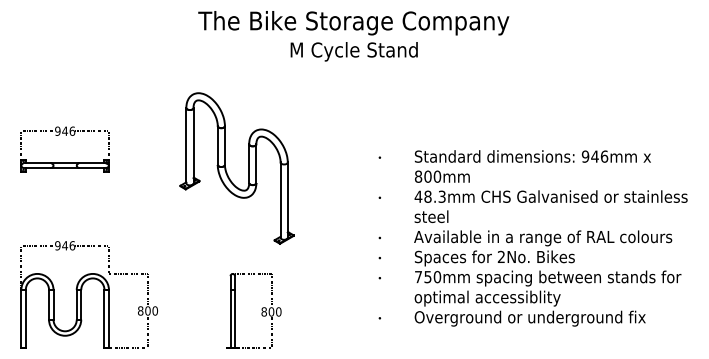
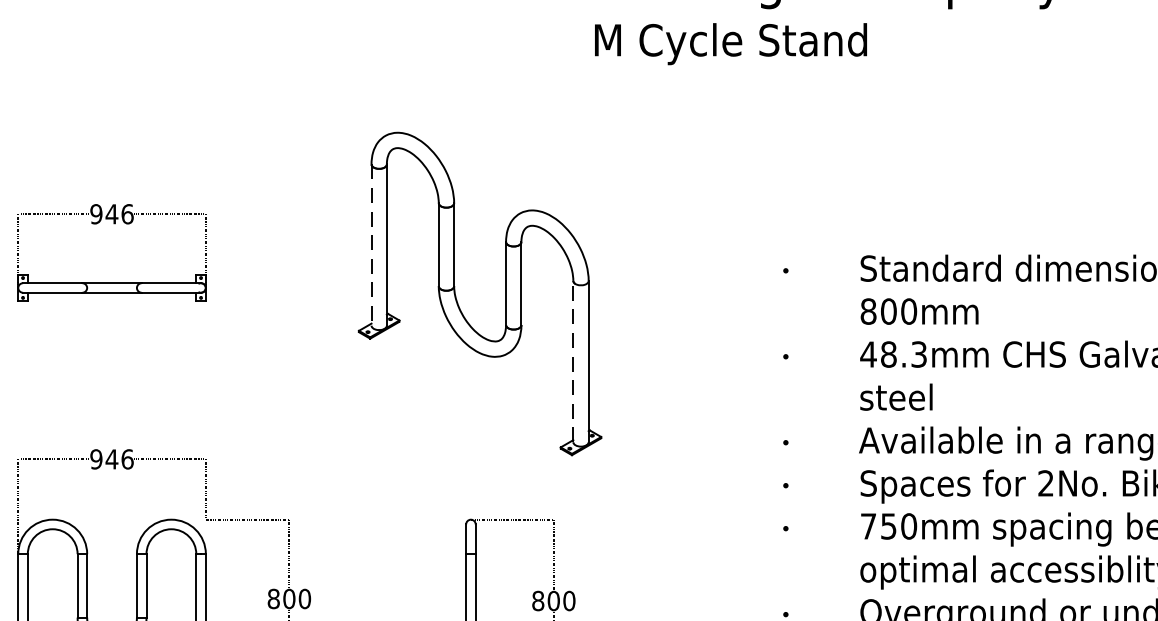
line: (186, 145) -> (371, 244), solid -> dashed
line: (280, 200) -> (573, 362), solid -> dashed

